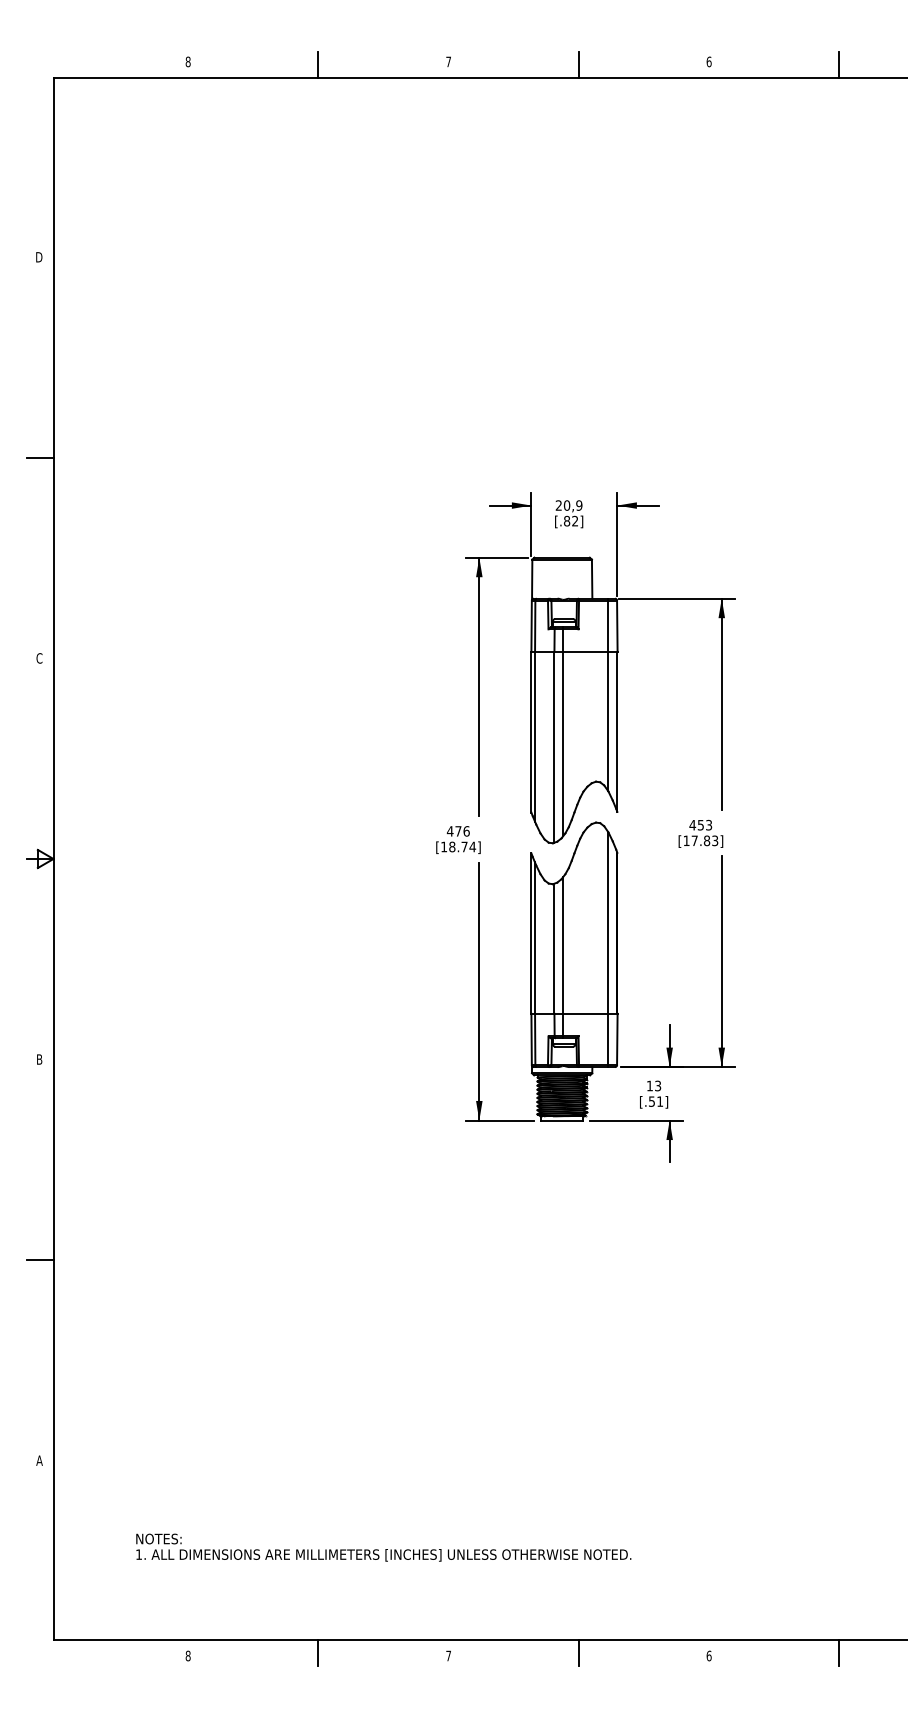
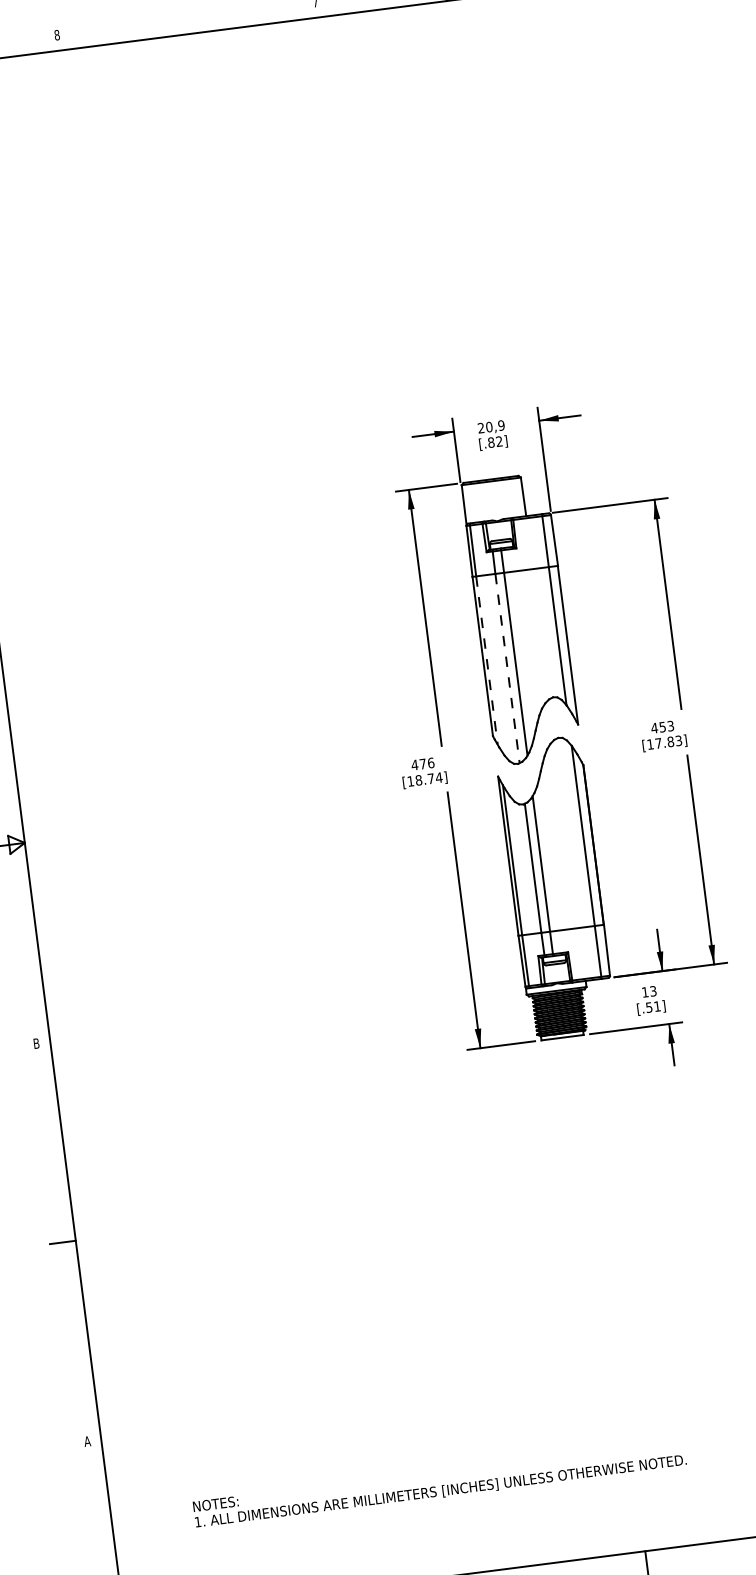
line: (318, 64) -> (186, 21), removed
line: (535, 736) -> (487, 660), solid -> dashed
line: (554, 747) -> (507, 668), solid -> dashed

